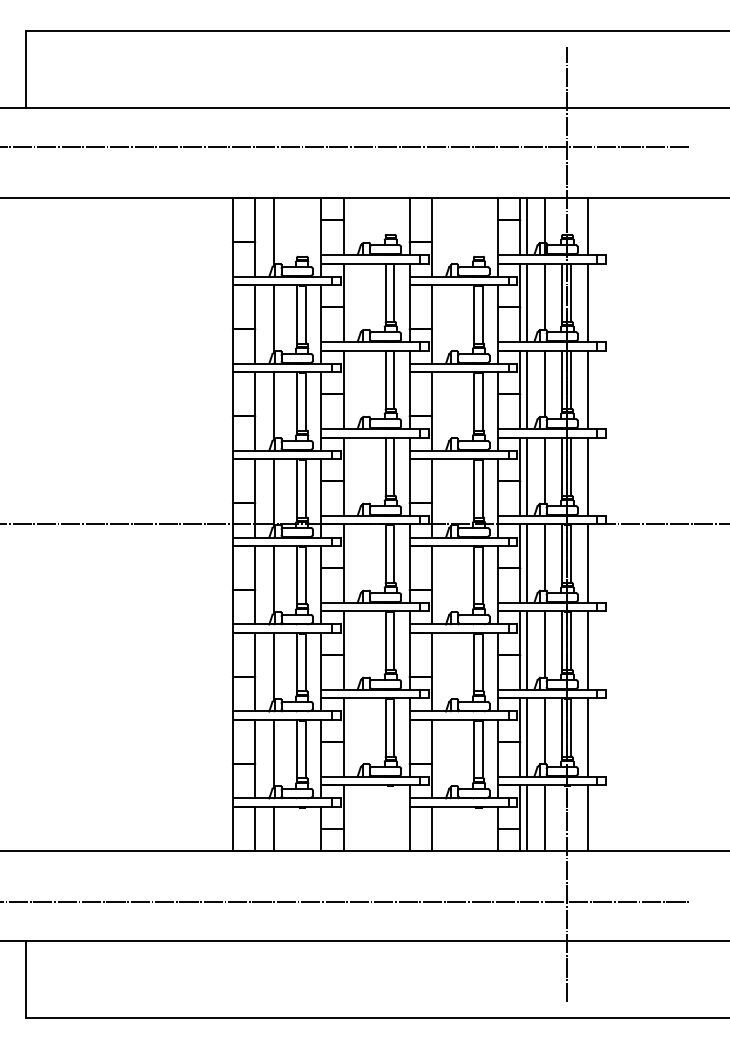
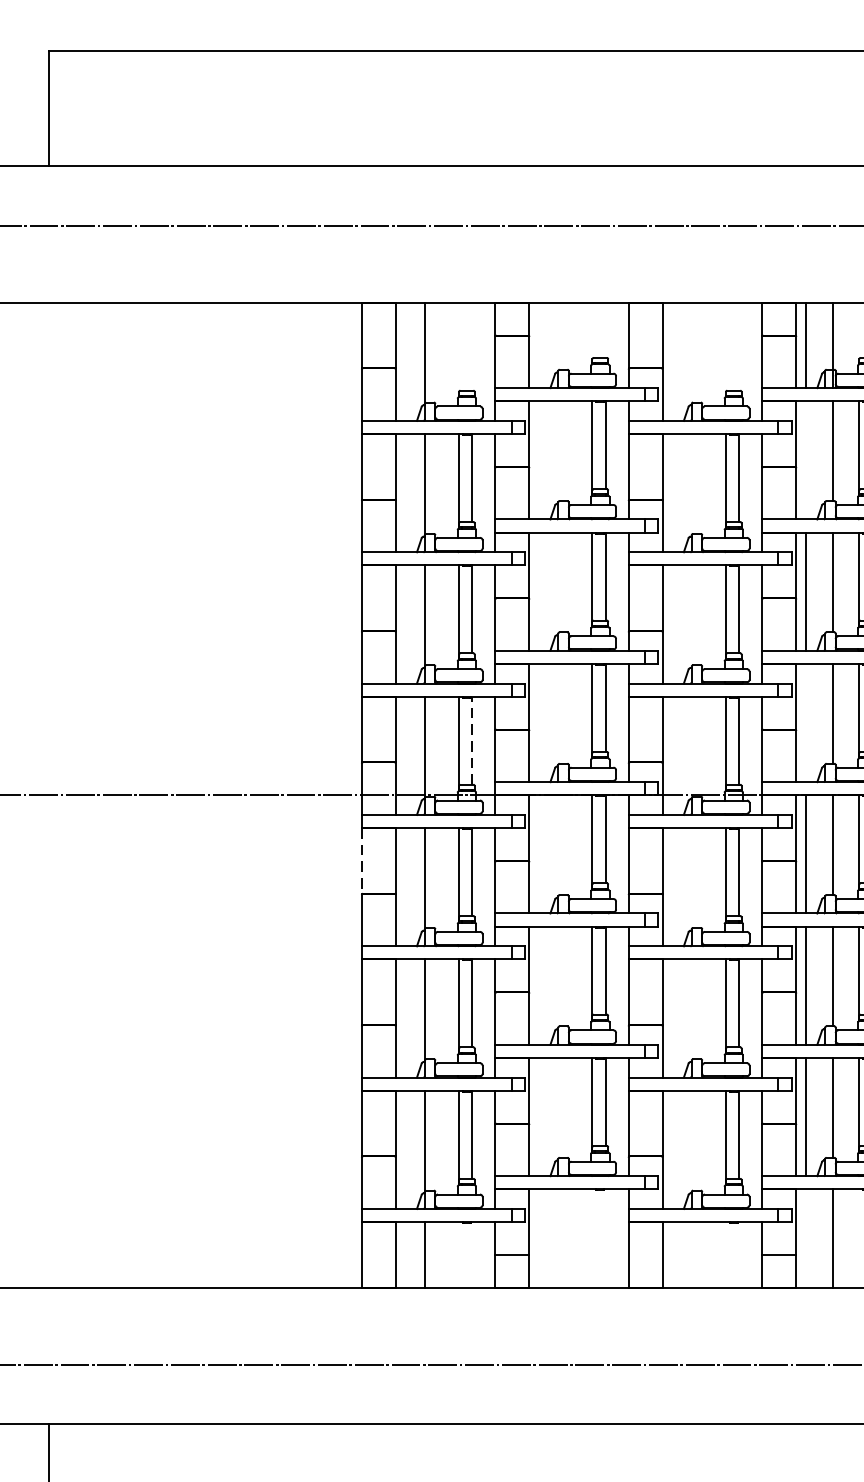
line: (526, 302) -> (805, 459), removed
line: (526, 476) -> (805, 722), removed
line: (305, 487) -> (471, 739), solid -> dashed
line: (232, 567) -> (361, 860), solid -> dashed
line: (526, 817) -> (805, 1237), removed

